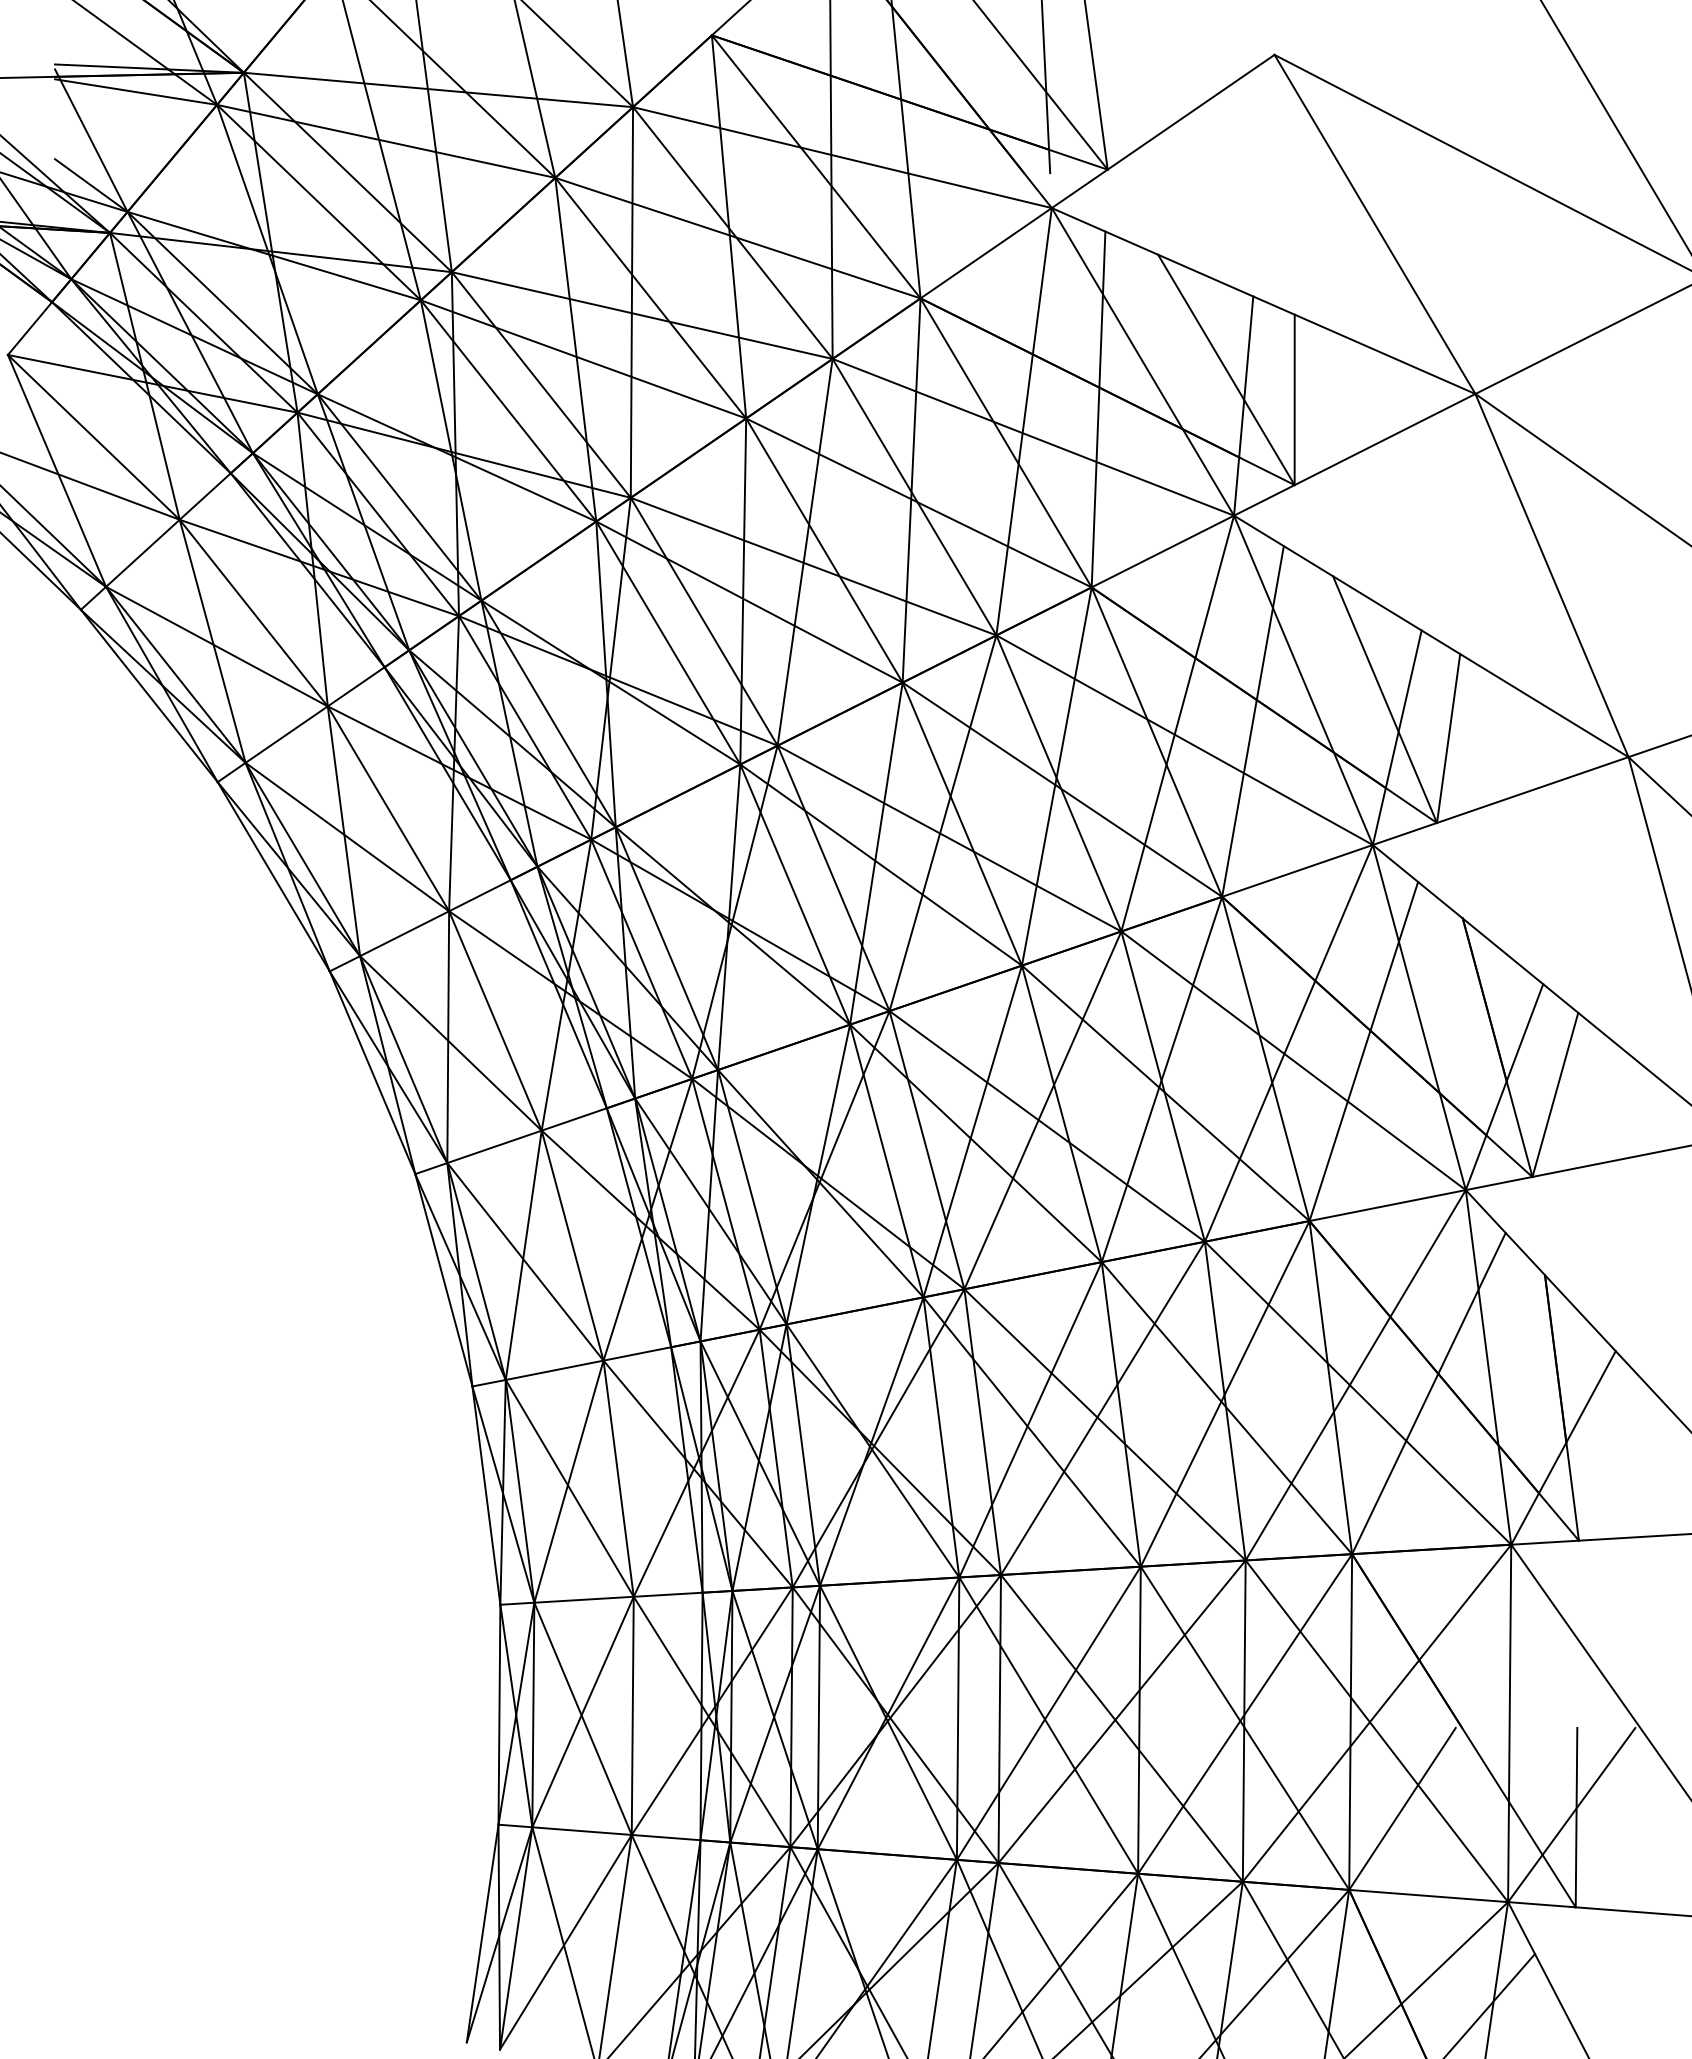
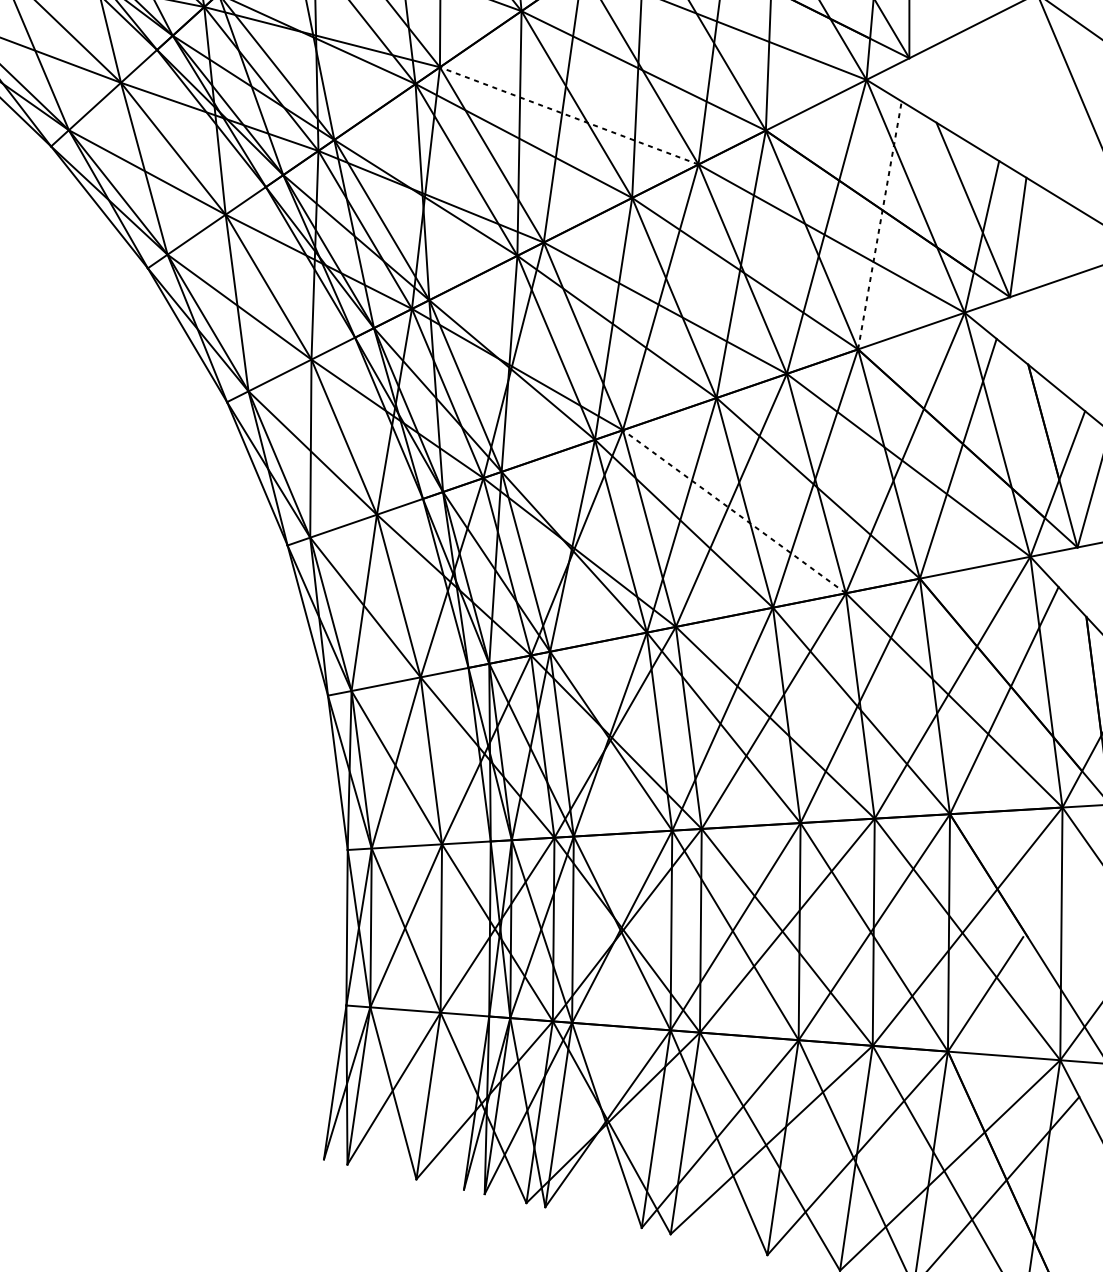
line: (813, 566) -> (569, 115), solid -> dashed
line: (1253, 720) -> (880, 224), solid -> dashed
line: (1046, 1126) -> (733, 511), solid -> dashed

